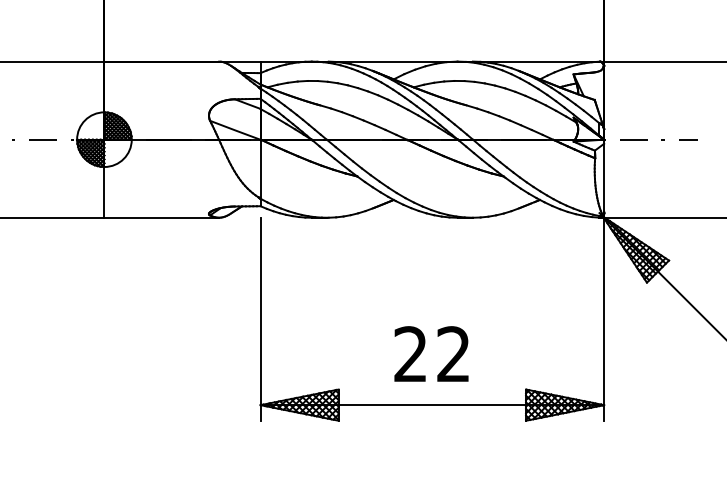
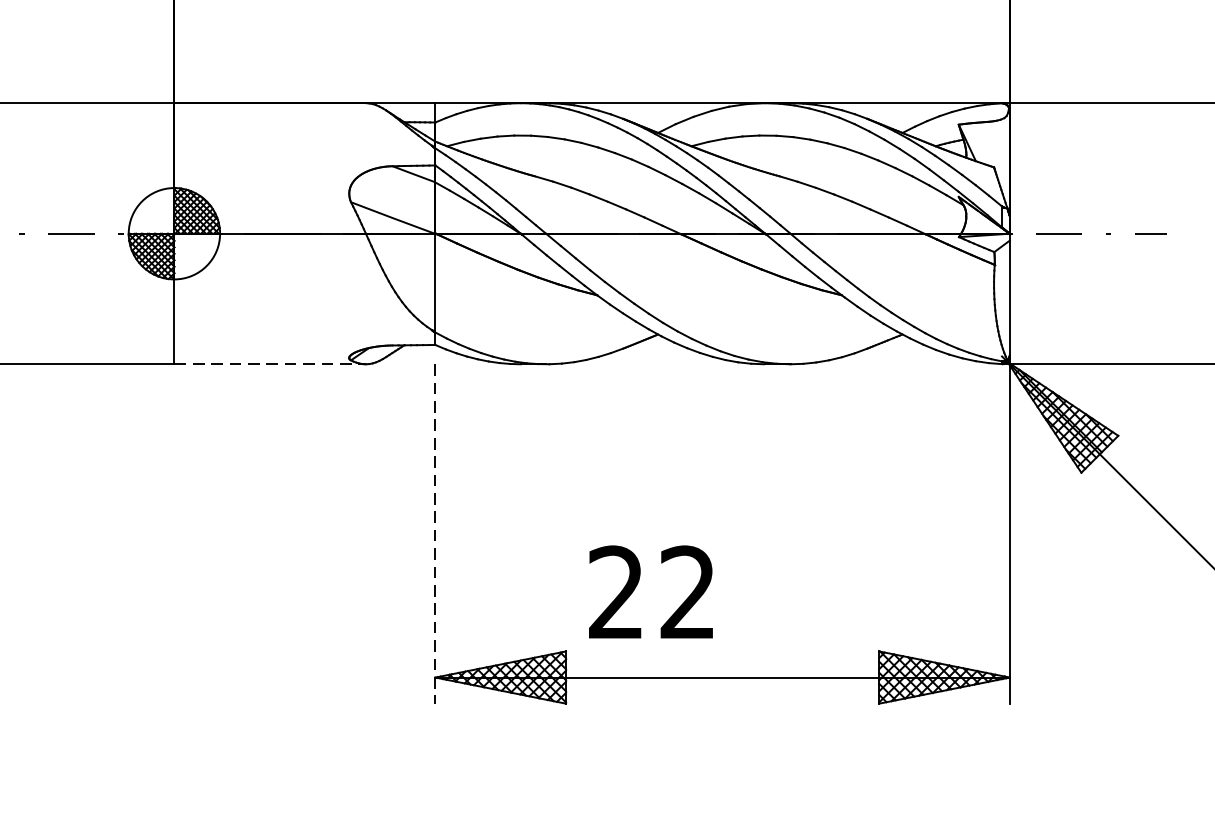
line: (162, 217) -> (271, 363), solid -> dashed
line: (260, 319) -> (435, 534), solid -> dashed
text: (431, 353) -> (650, 591), moved

